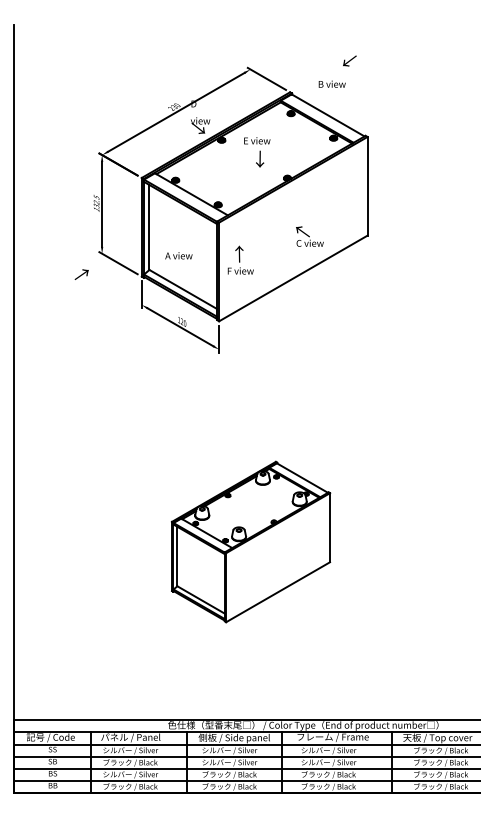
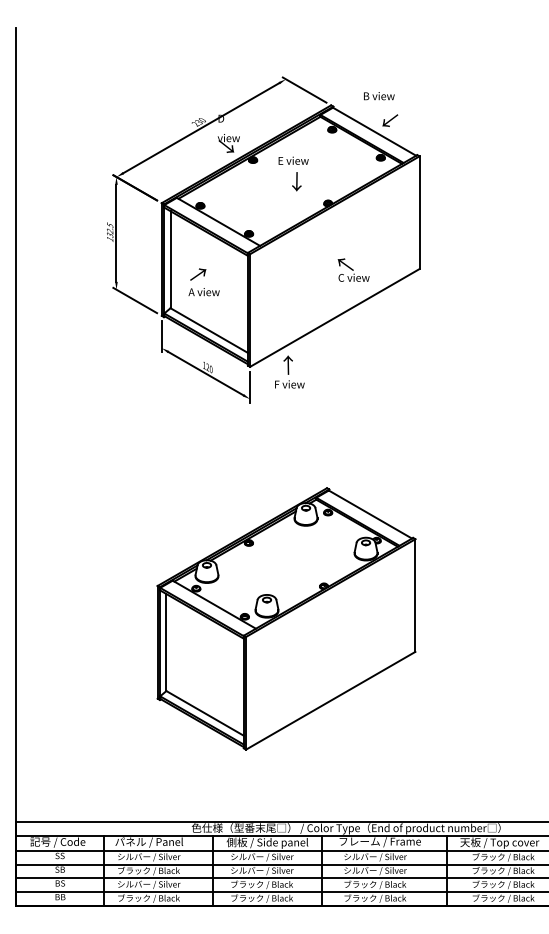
text: (349, 60) -> (390, 120), moved
text: (240, 259) -> (289, 371), moved
text: (81, 274) -> (198, 274), moved
part: (251, 541) -> (286, 618), size x1.43

